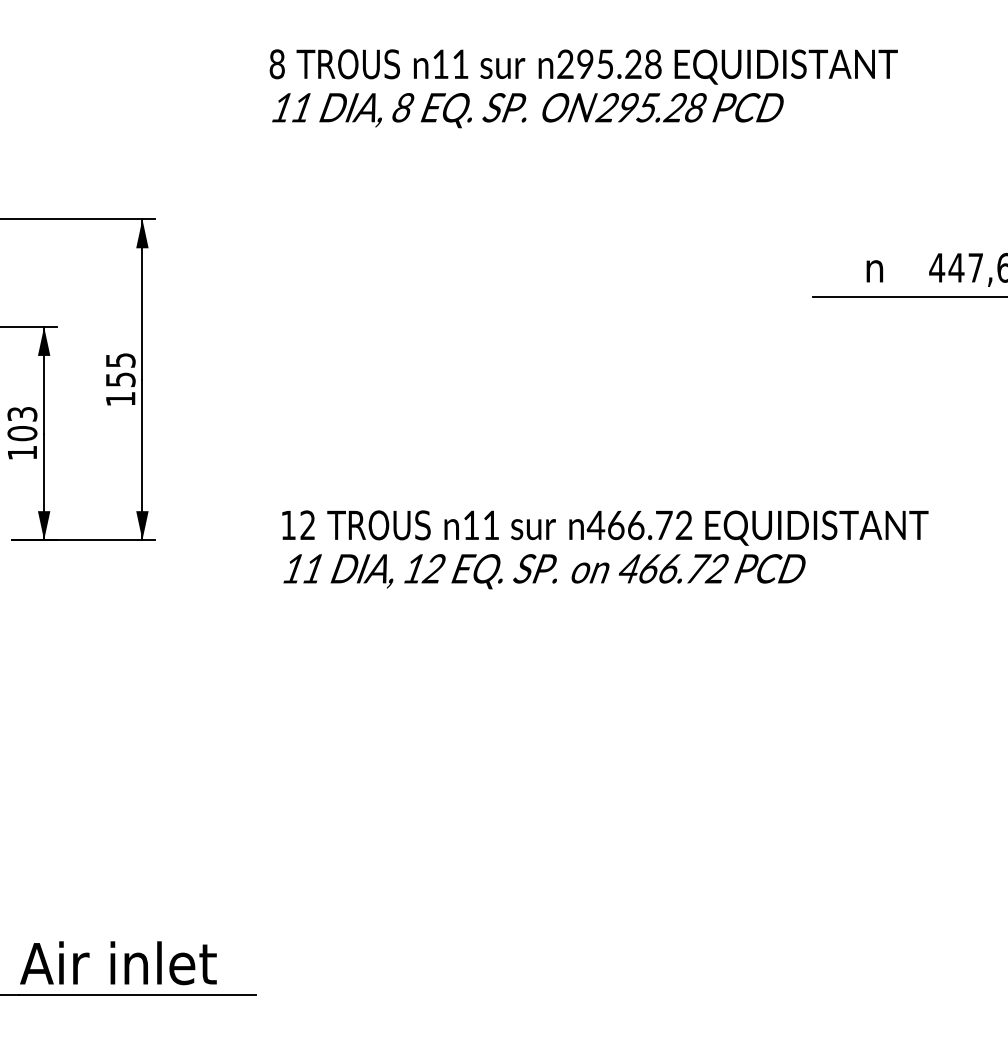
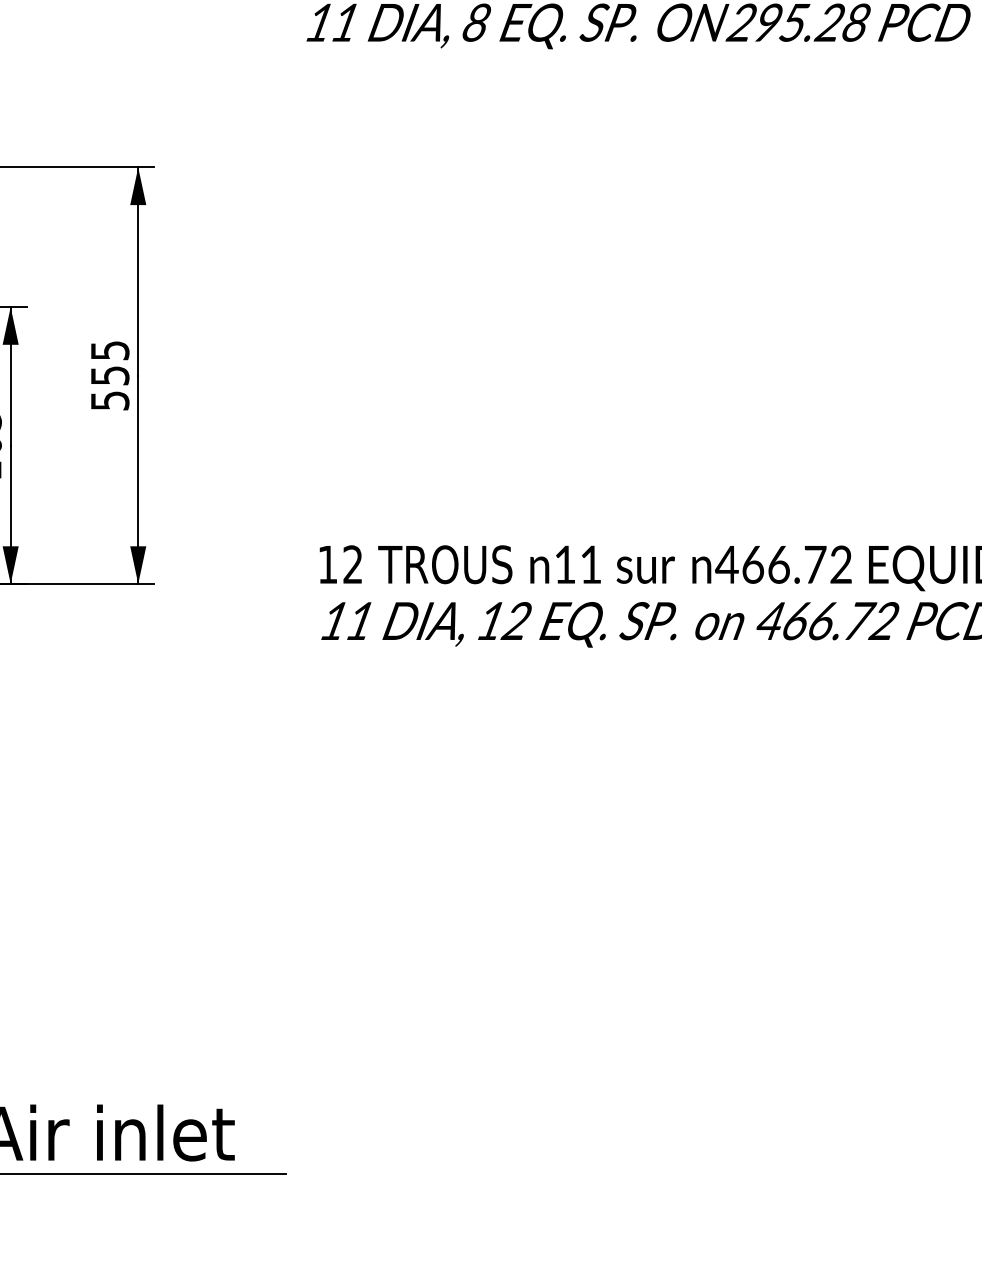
text: (120, 399) -> (109, 401), 155 -> 555

